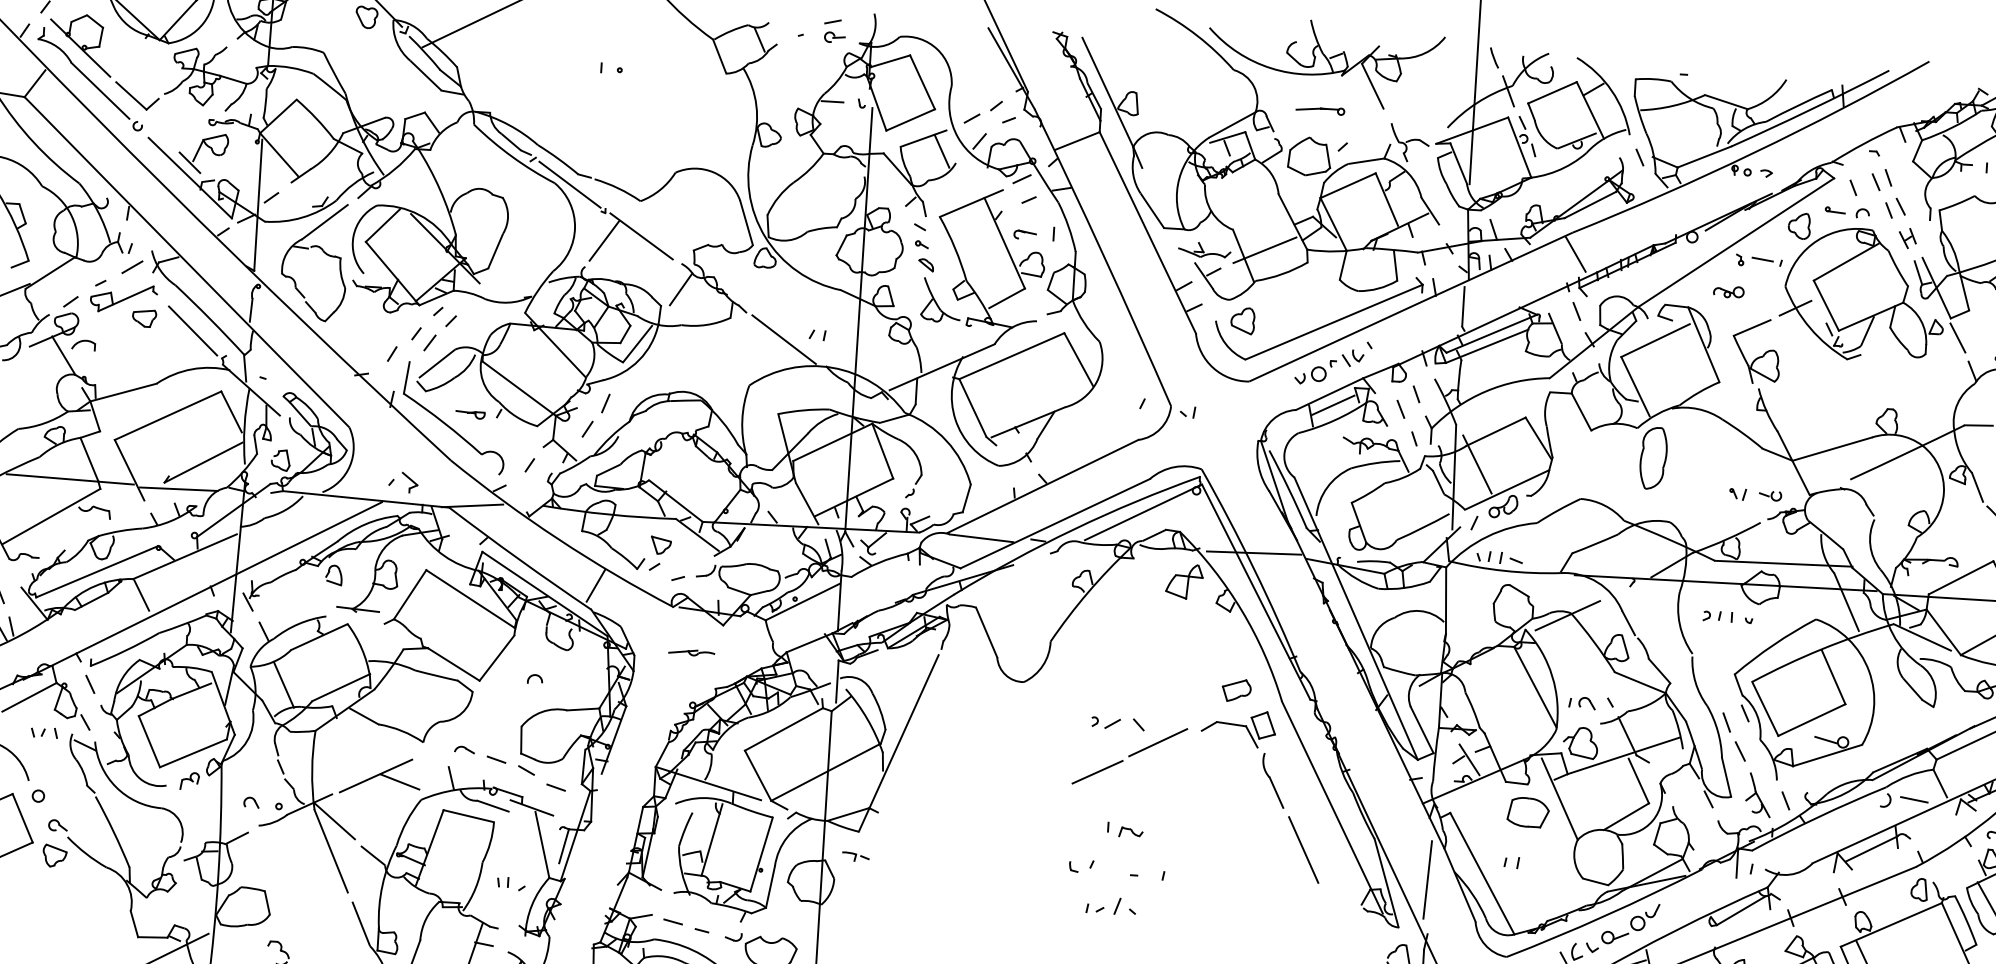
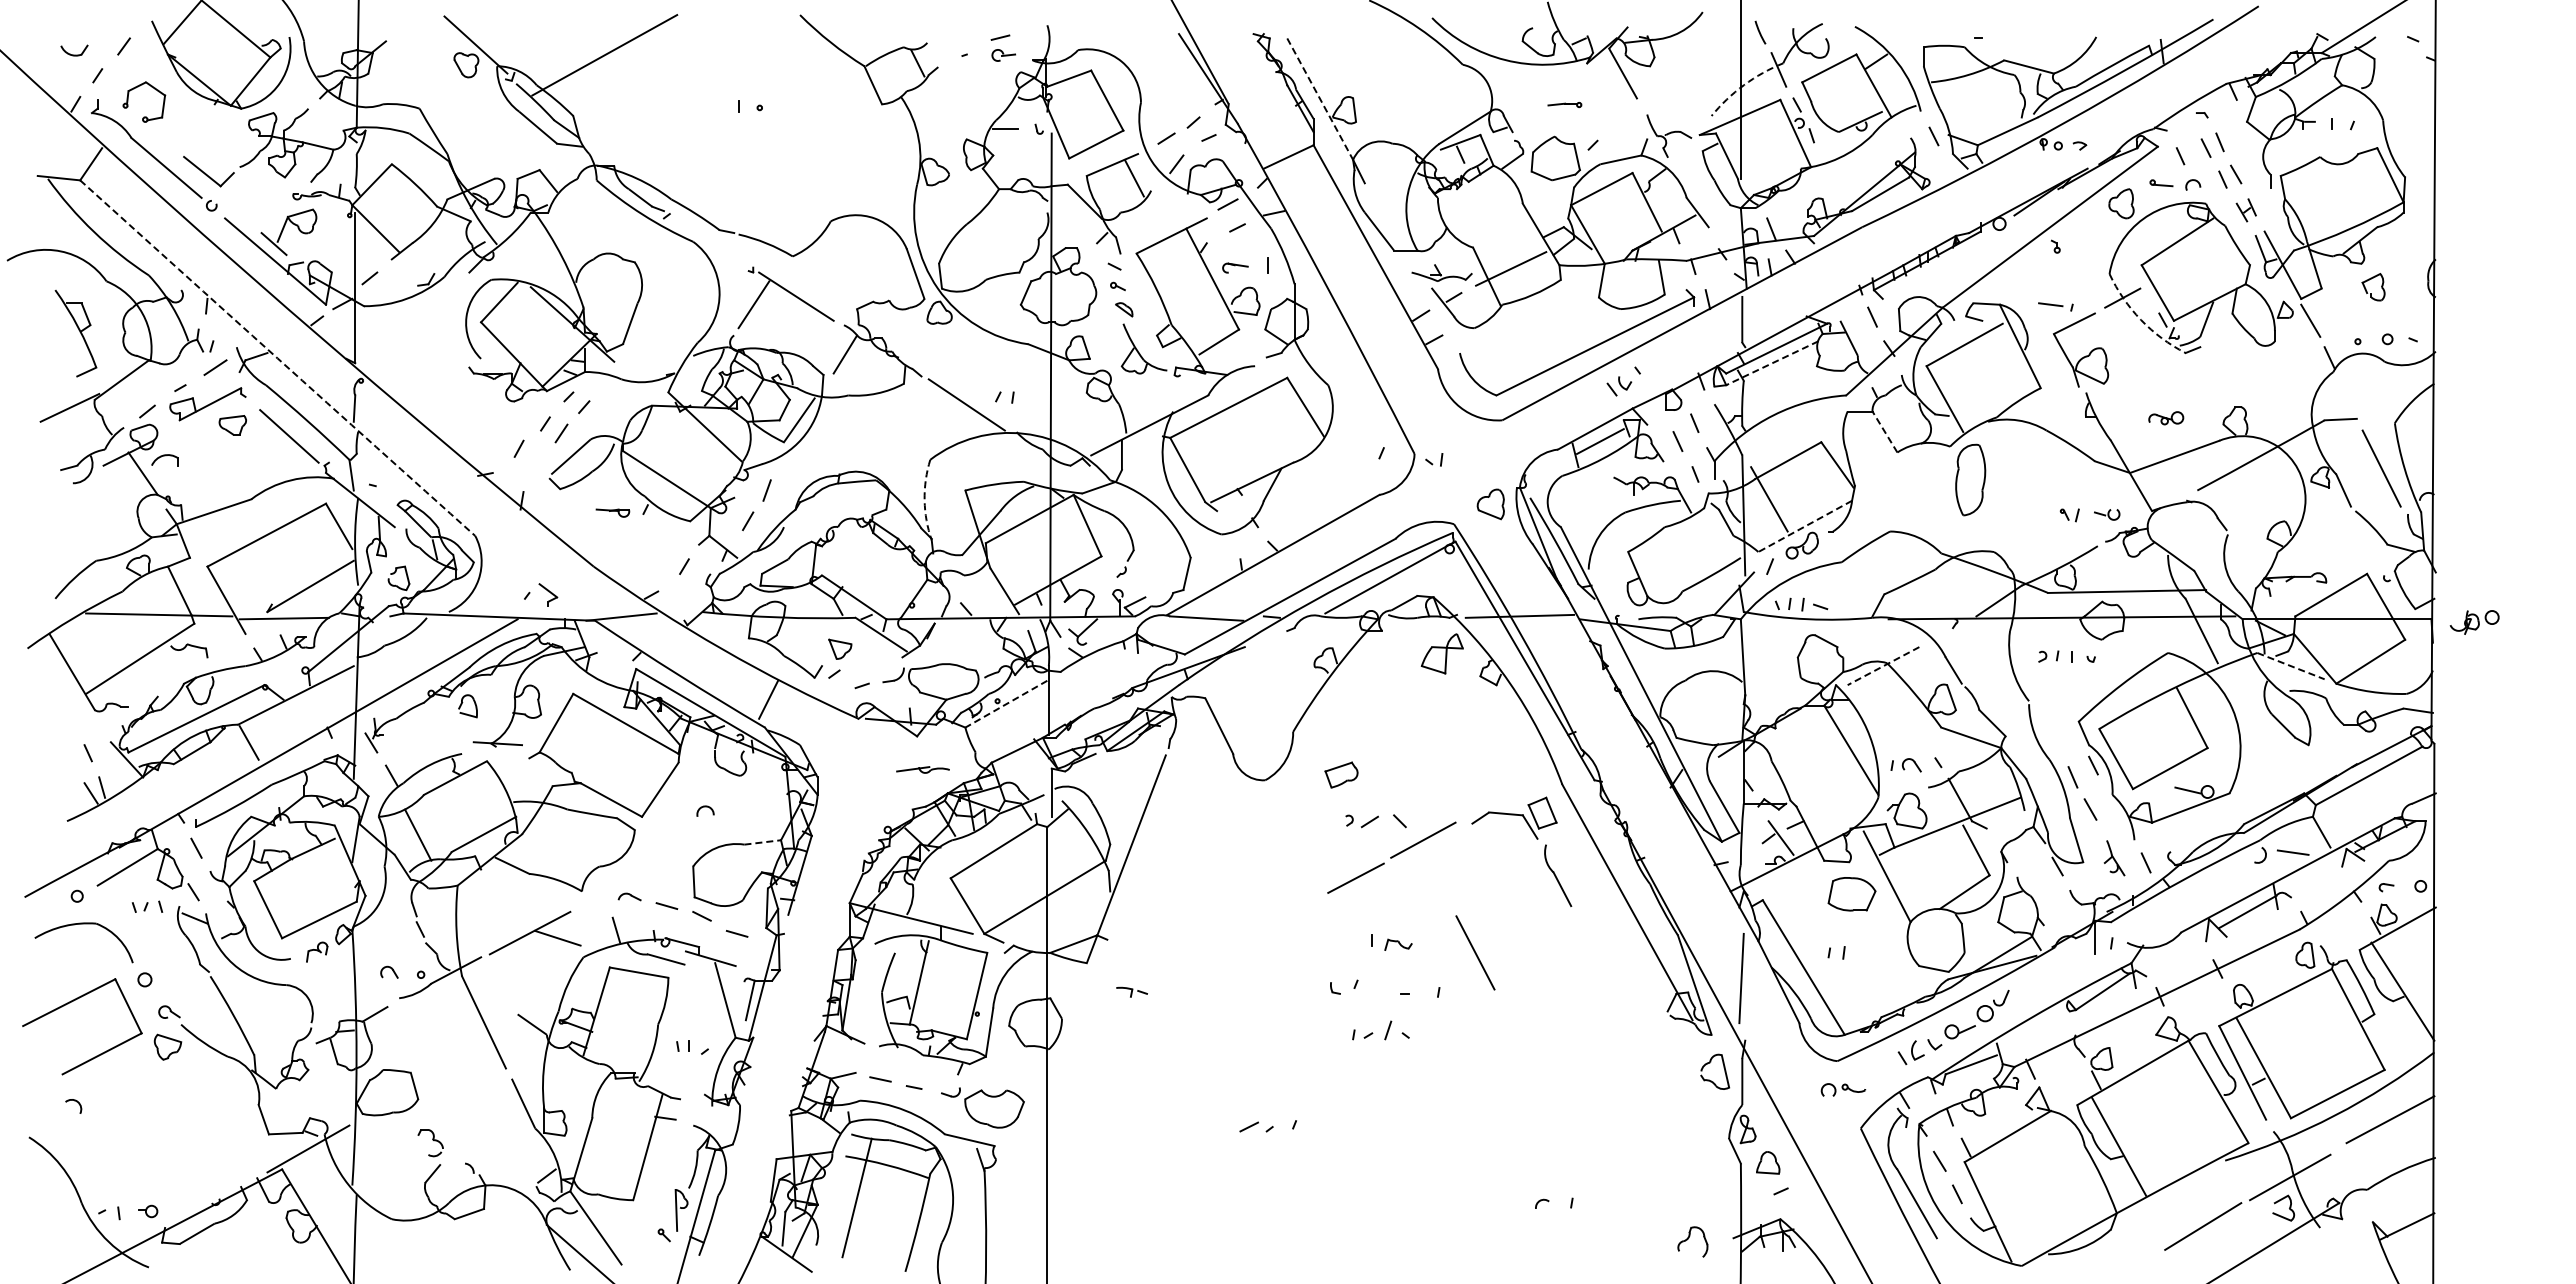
line: (80, 48) -> (140, 120), removed
line: (1108, 92) -> (1320, 99), solid -> dashed
arc: (1477, 103) -> (1744, 85), solid -> dashed
part: (1320, 110) -> (1564, 104), size x0.6
line: (569, 184) -> (710, 242), removed
part: (323, 252) -> (433, 337), removed
line: (1575, 254) -> (1866, 252), removed
part: (1766, 261) -> (2055, 306), moved
arc: (186, 262) -> (277, 358), solid -> dashed
part: (1729, 292) -> (2166, 418), moved
part: (1242, 321) -> (1490, 504), moved
arc: (1809, 327) -> (2140, 319), solid -> dashed
line: (1486, 346) -> (1771, 363), solid -> dashed
part: (1315, 371) -> (1577, 404), removed
line: (1581, 412) -> (1884, 432), solid -> dashed
arc: (742, 420) -> (924, 500), solid -> dashed
part: (447, 424) -> (587, 525), removed
line: (1506, 490) -> (1804, 526), solid -> dashed
line: (801, 602) -> (1005, 704), solid -> dashed
line: (1567, 616) -> (1883, 666), solid -> dashed
line: (1922, 637) -> (2291, 666), solid -> dashed
part: (691, 652) -> (922, 769), moved
part: (1236, 690) -> (1341, 774), moved
line: (583, 709) -> (763, 842), solid -> dashed
part: (1758, 794) -> (2114, 857), size x0.7
line: (335, 821) -> (486, 988), removed
line: (1303, 849) -> (1475, 952), moved
part: (855, 856) -> (1131, 991), moved

